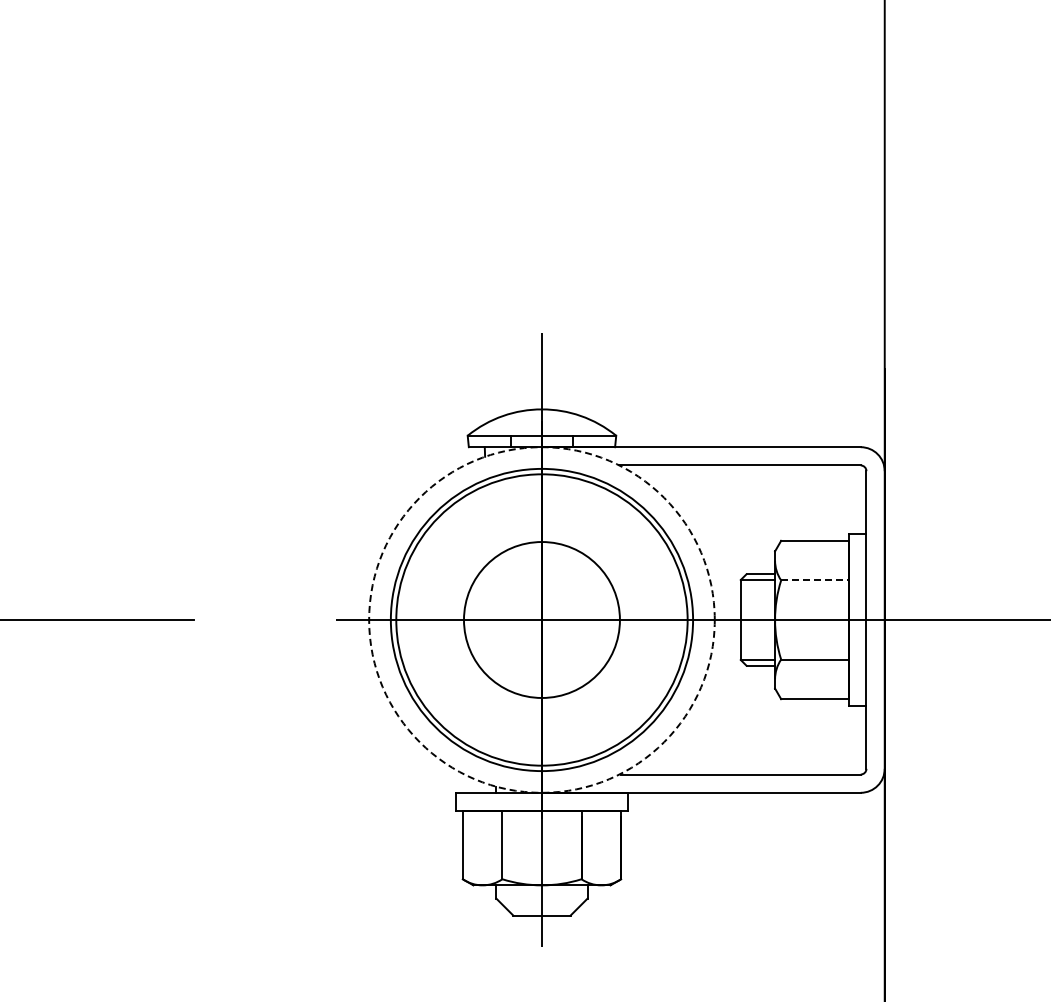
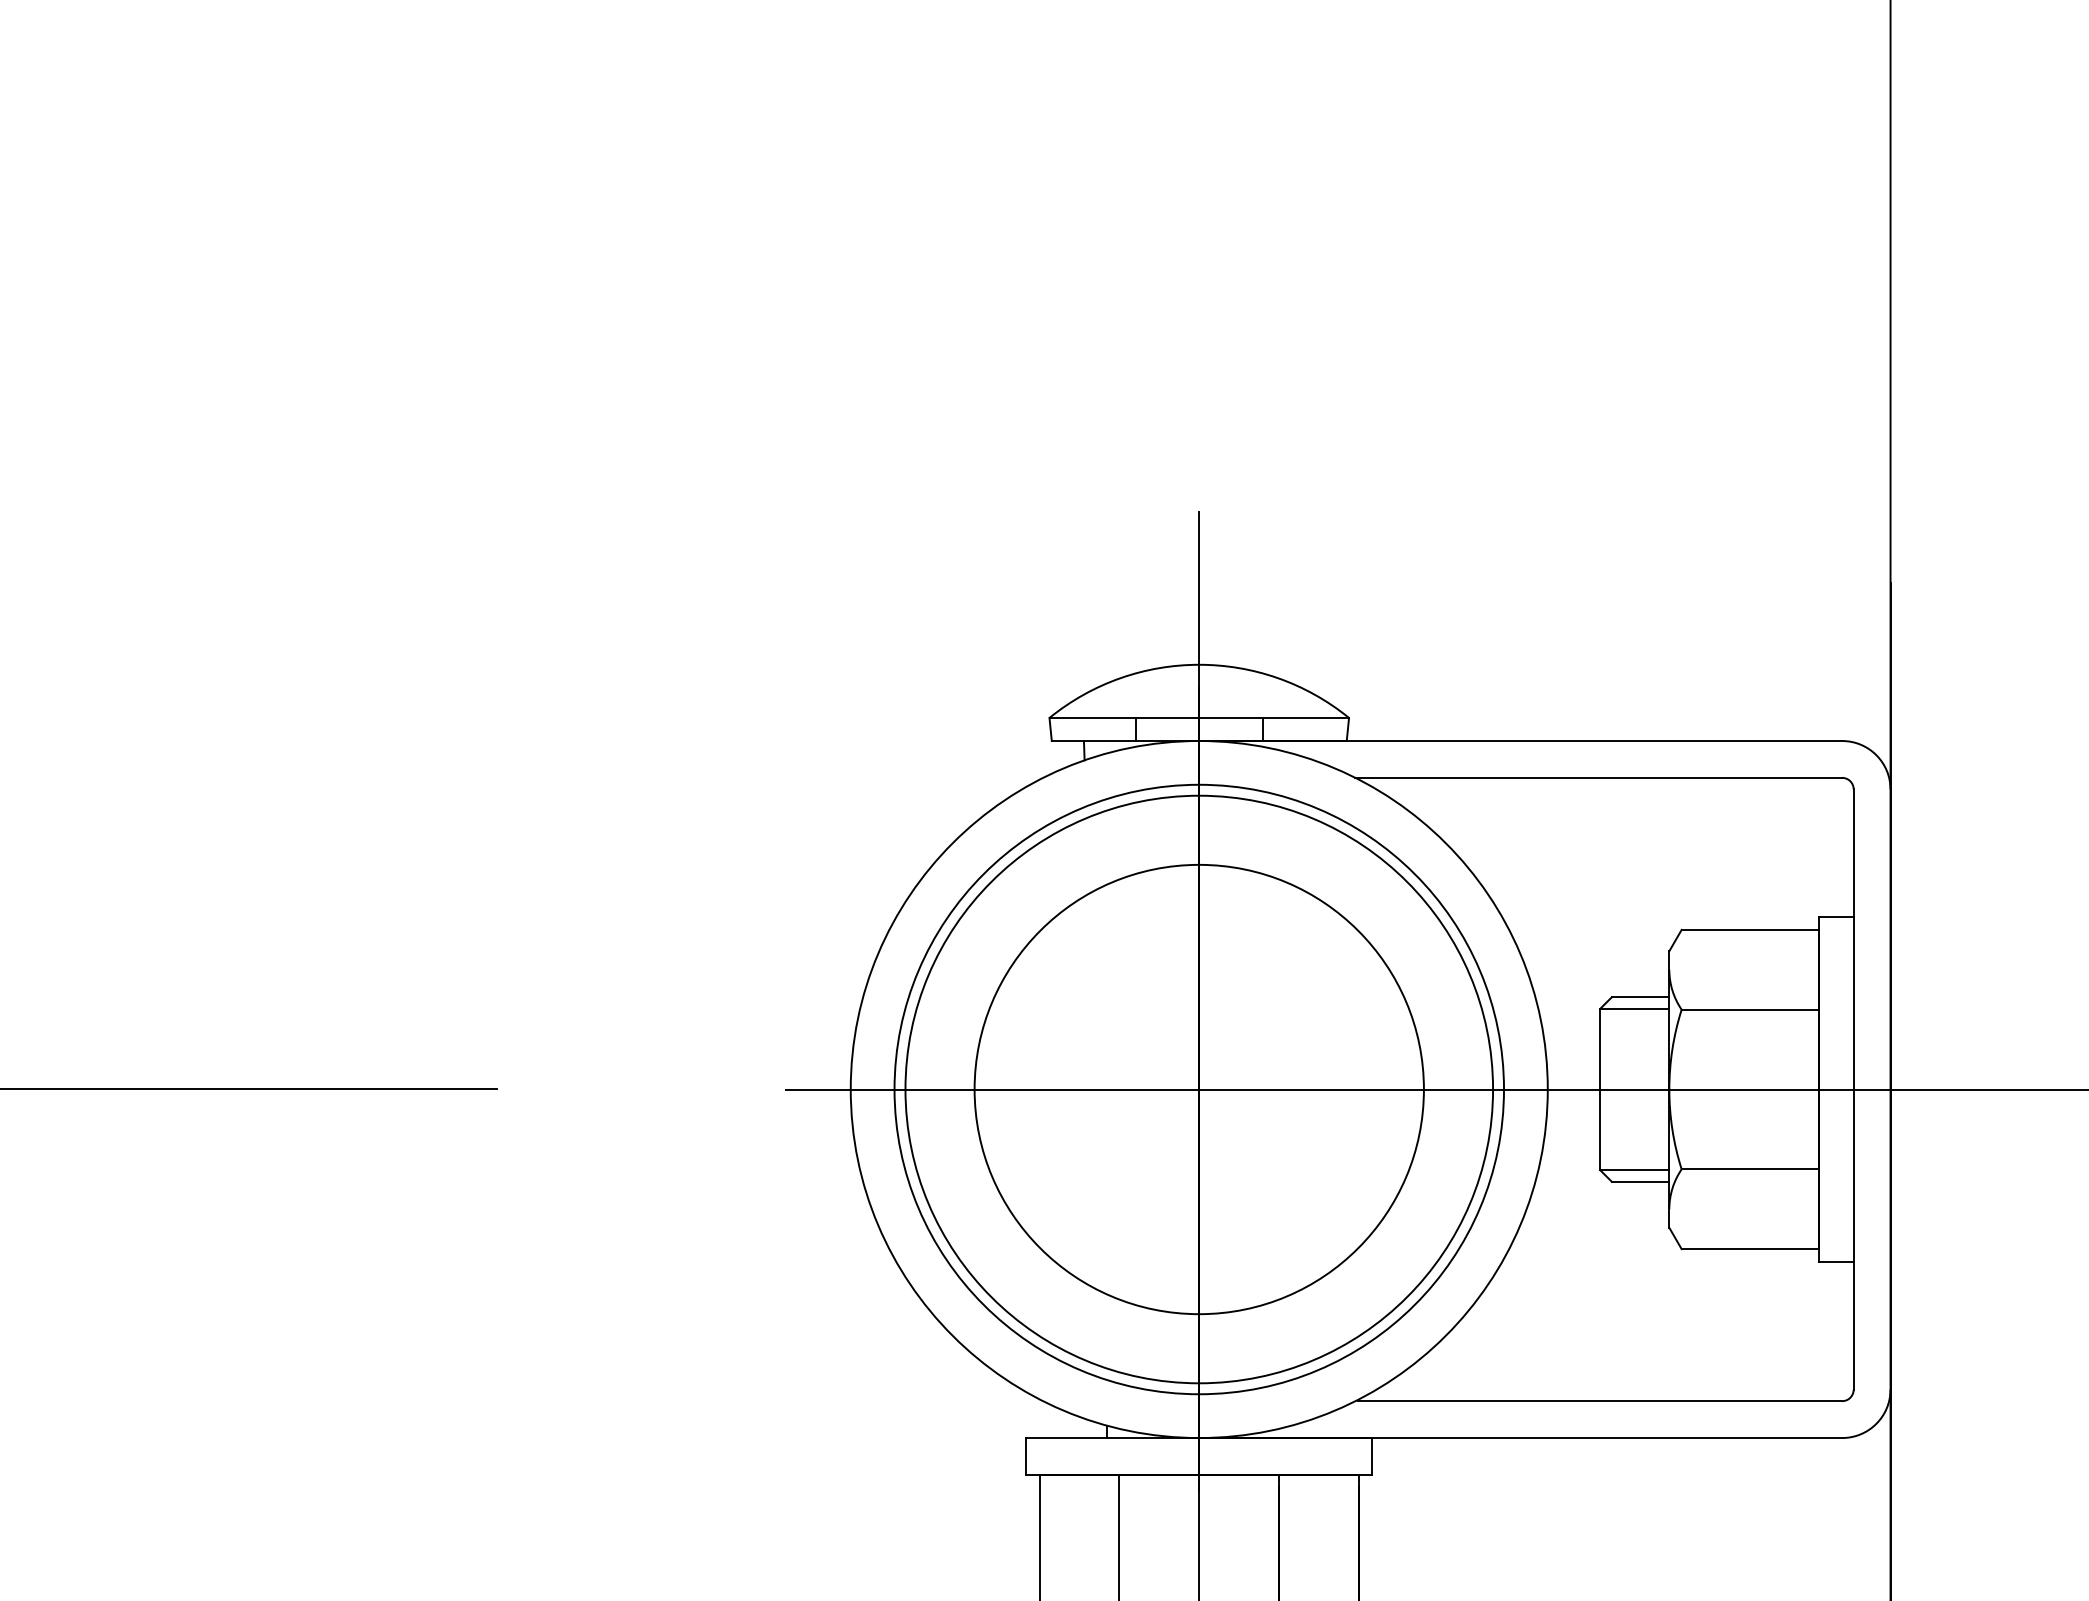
line: (815, 580) -> (1750, 1009), dashed -> solid
circle: (541, 619) -> (1198, 1088), dashed -> solid
circle: (541, 619) -> (1198, 1088), size x1.43

